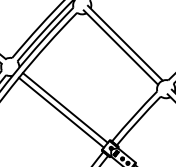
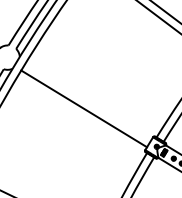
line: (64, 107) -> (87, 101), removed

